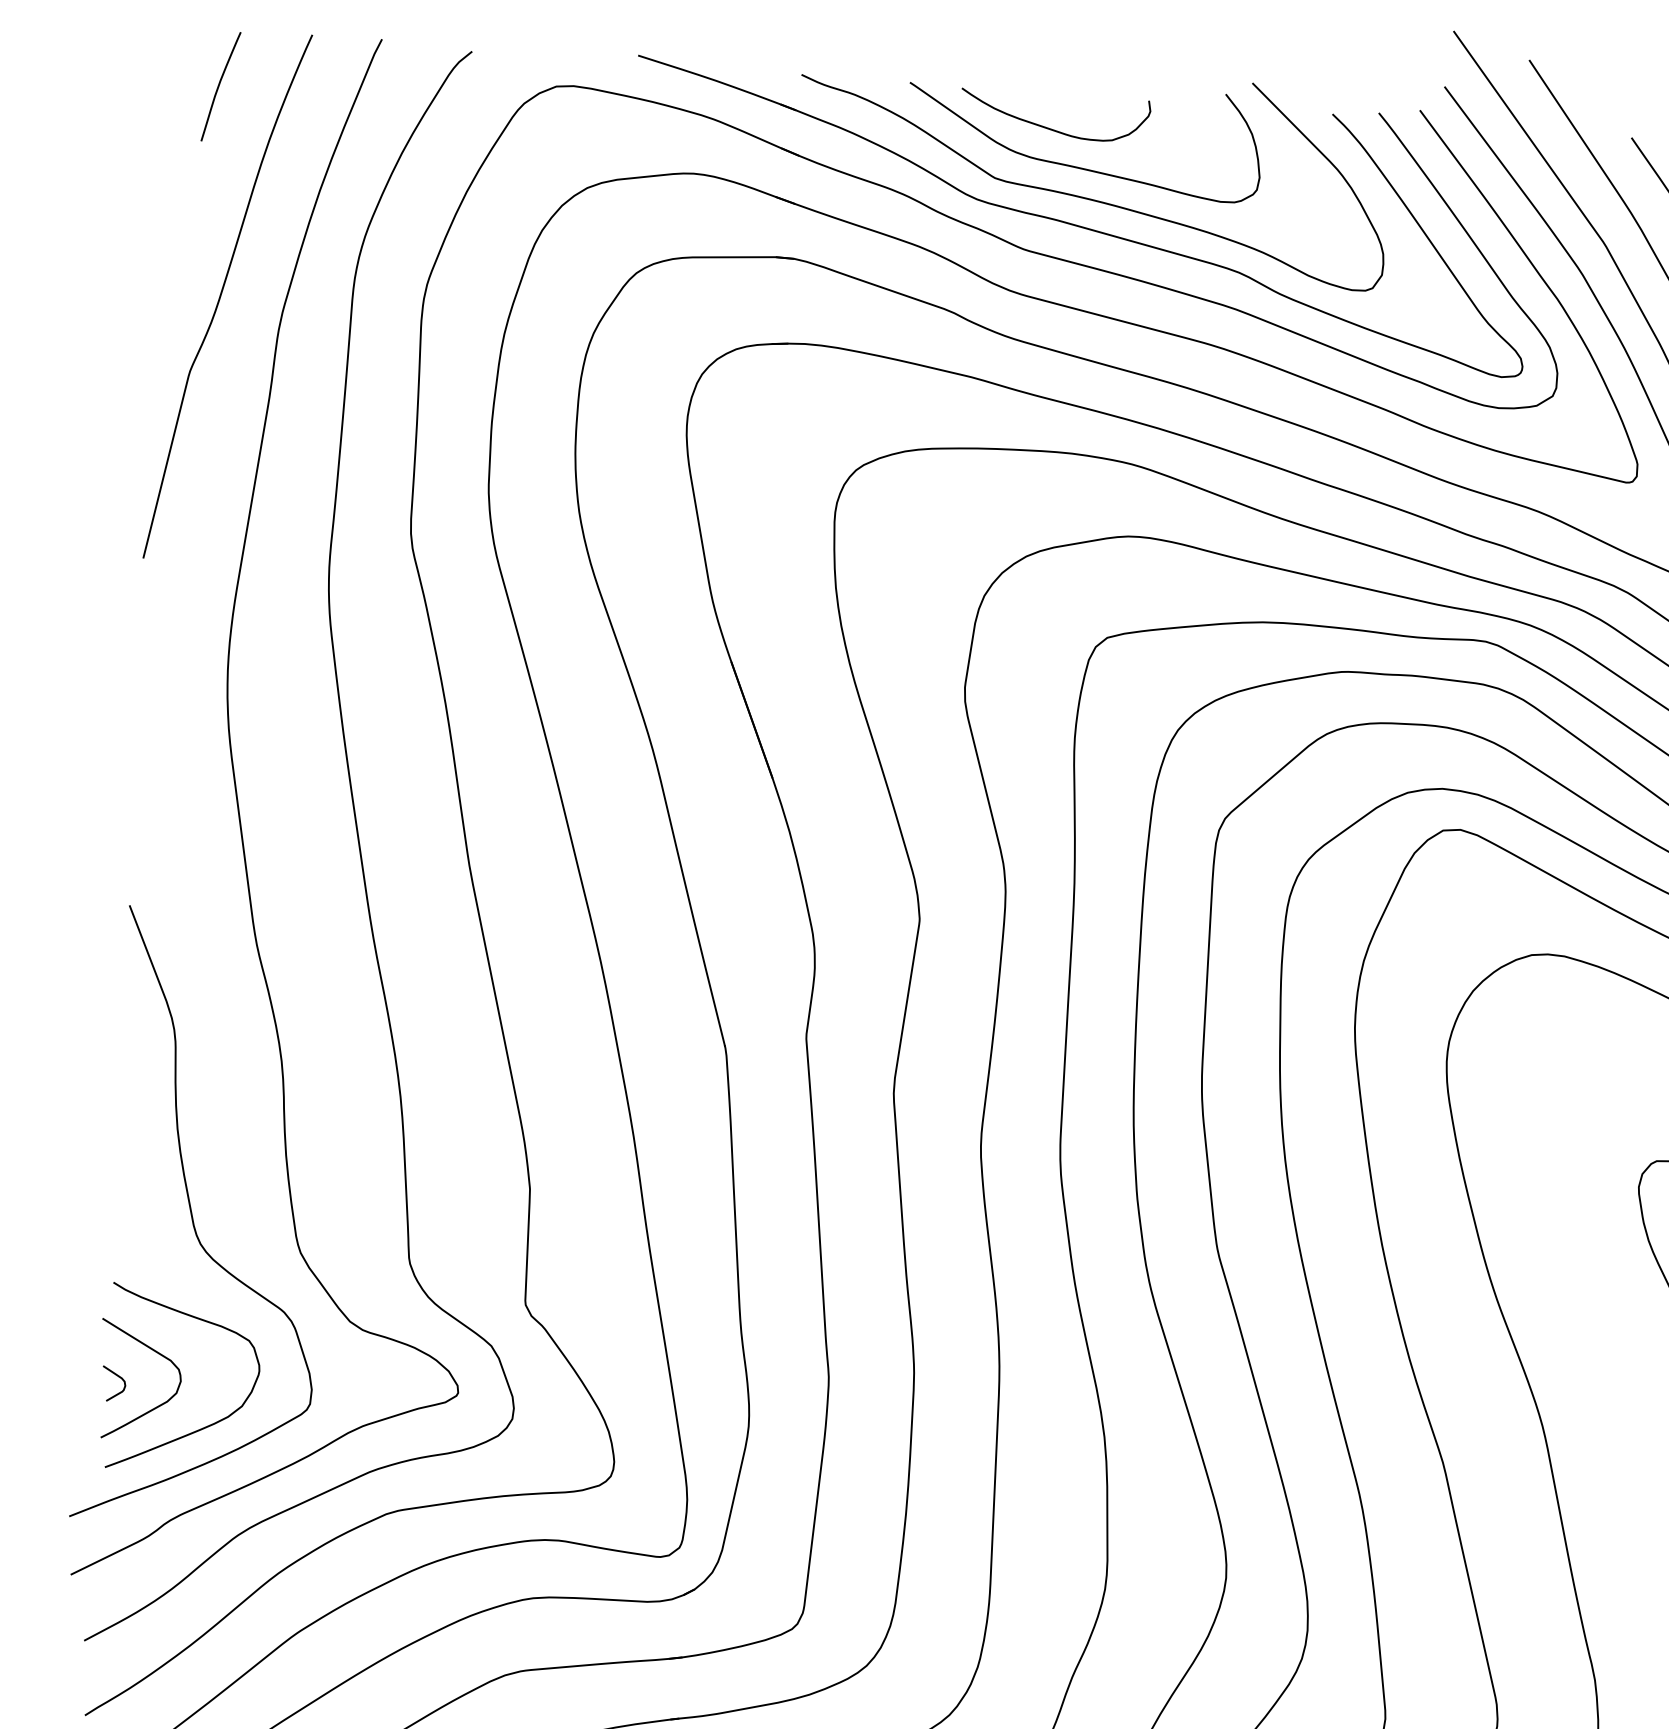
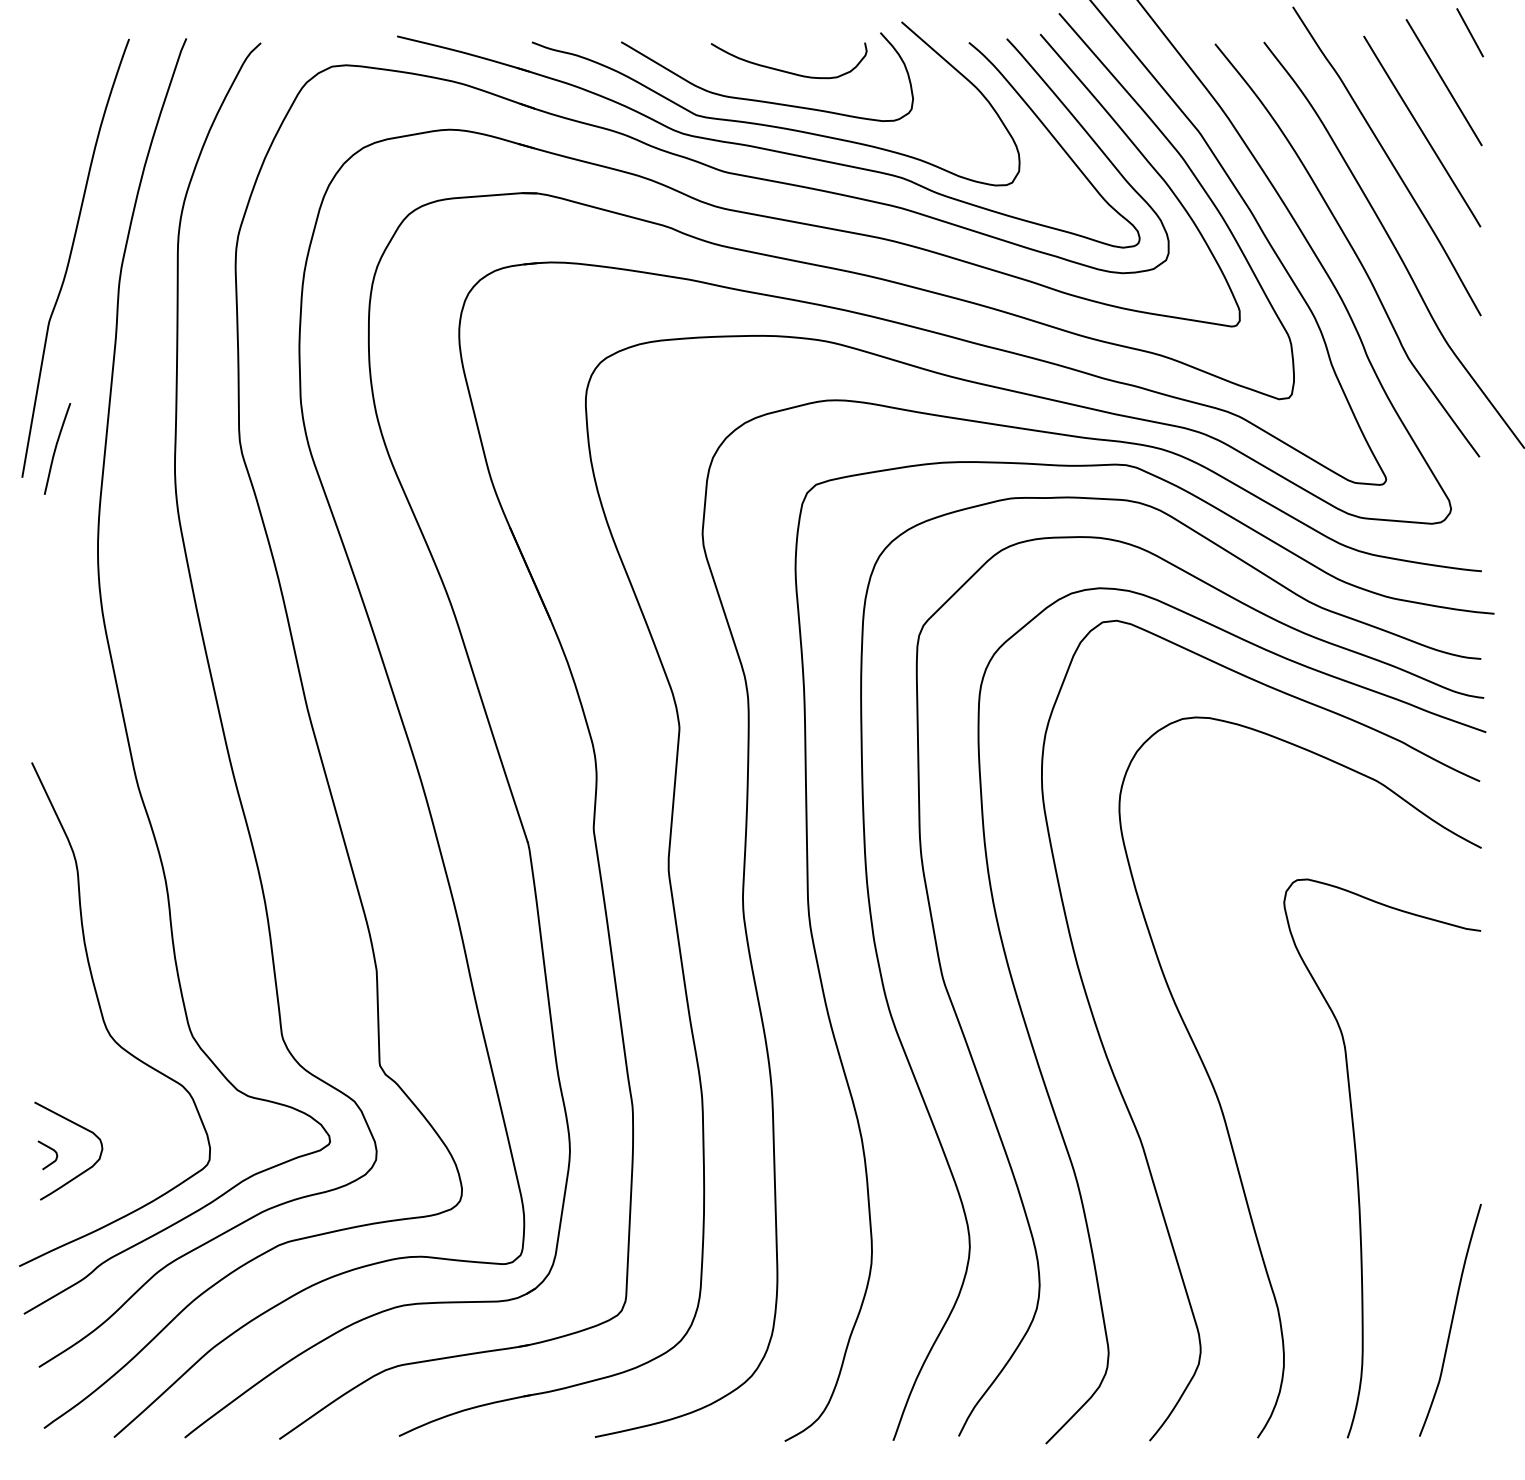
curve: (219, 86) -> (56, 448), moved
curve: (1049, 127) -> (785, 70), moved
curve: (201, 1427) -> (122, 1185), removed

